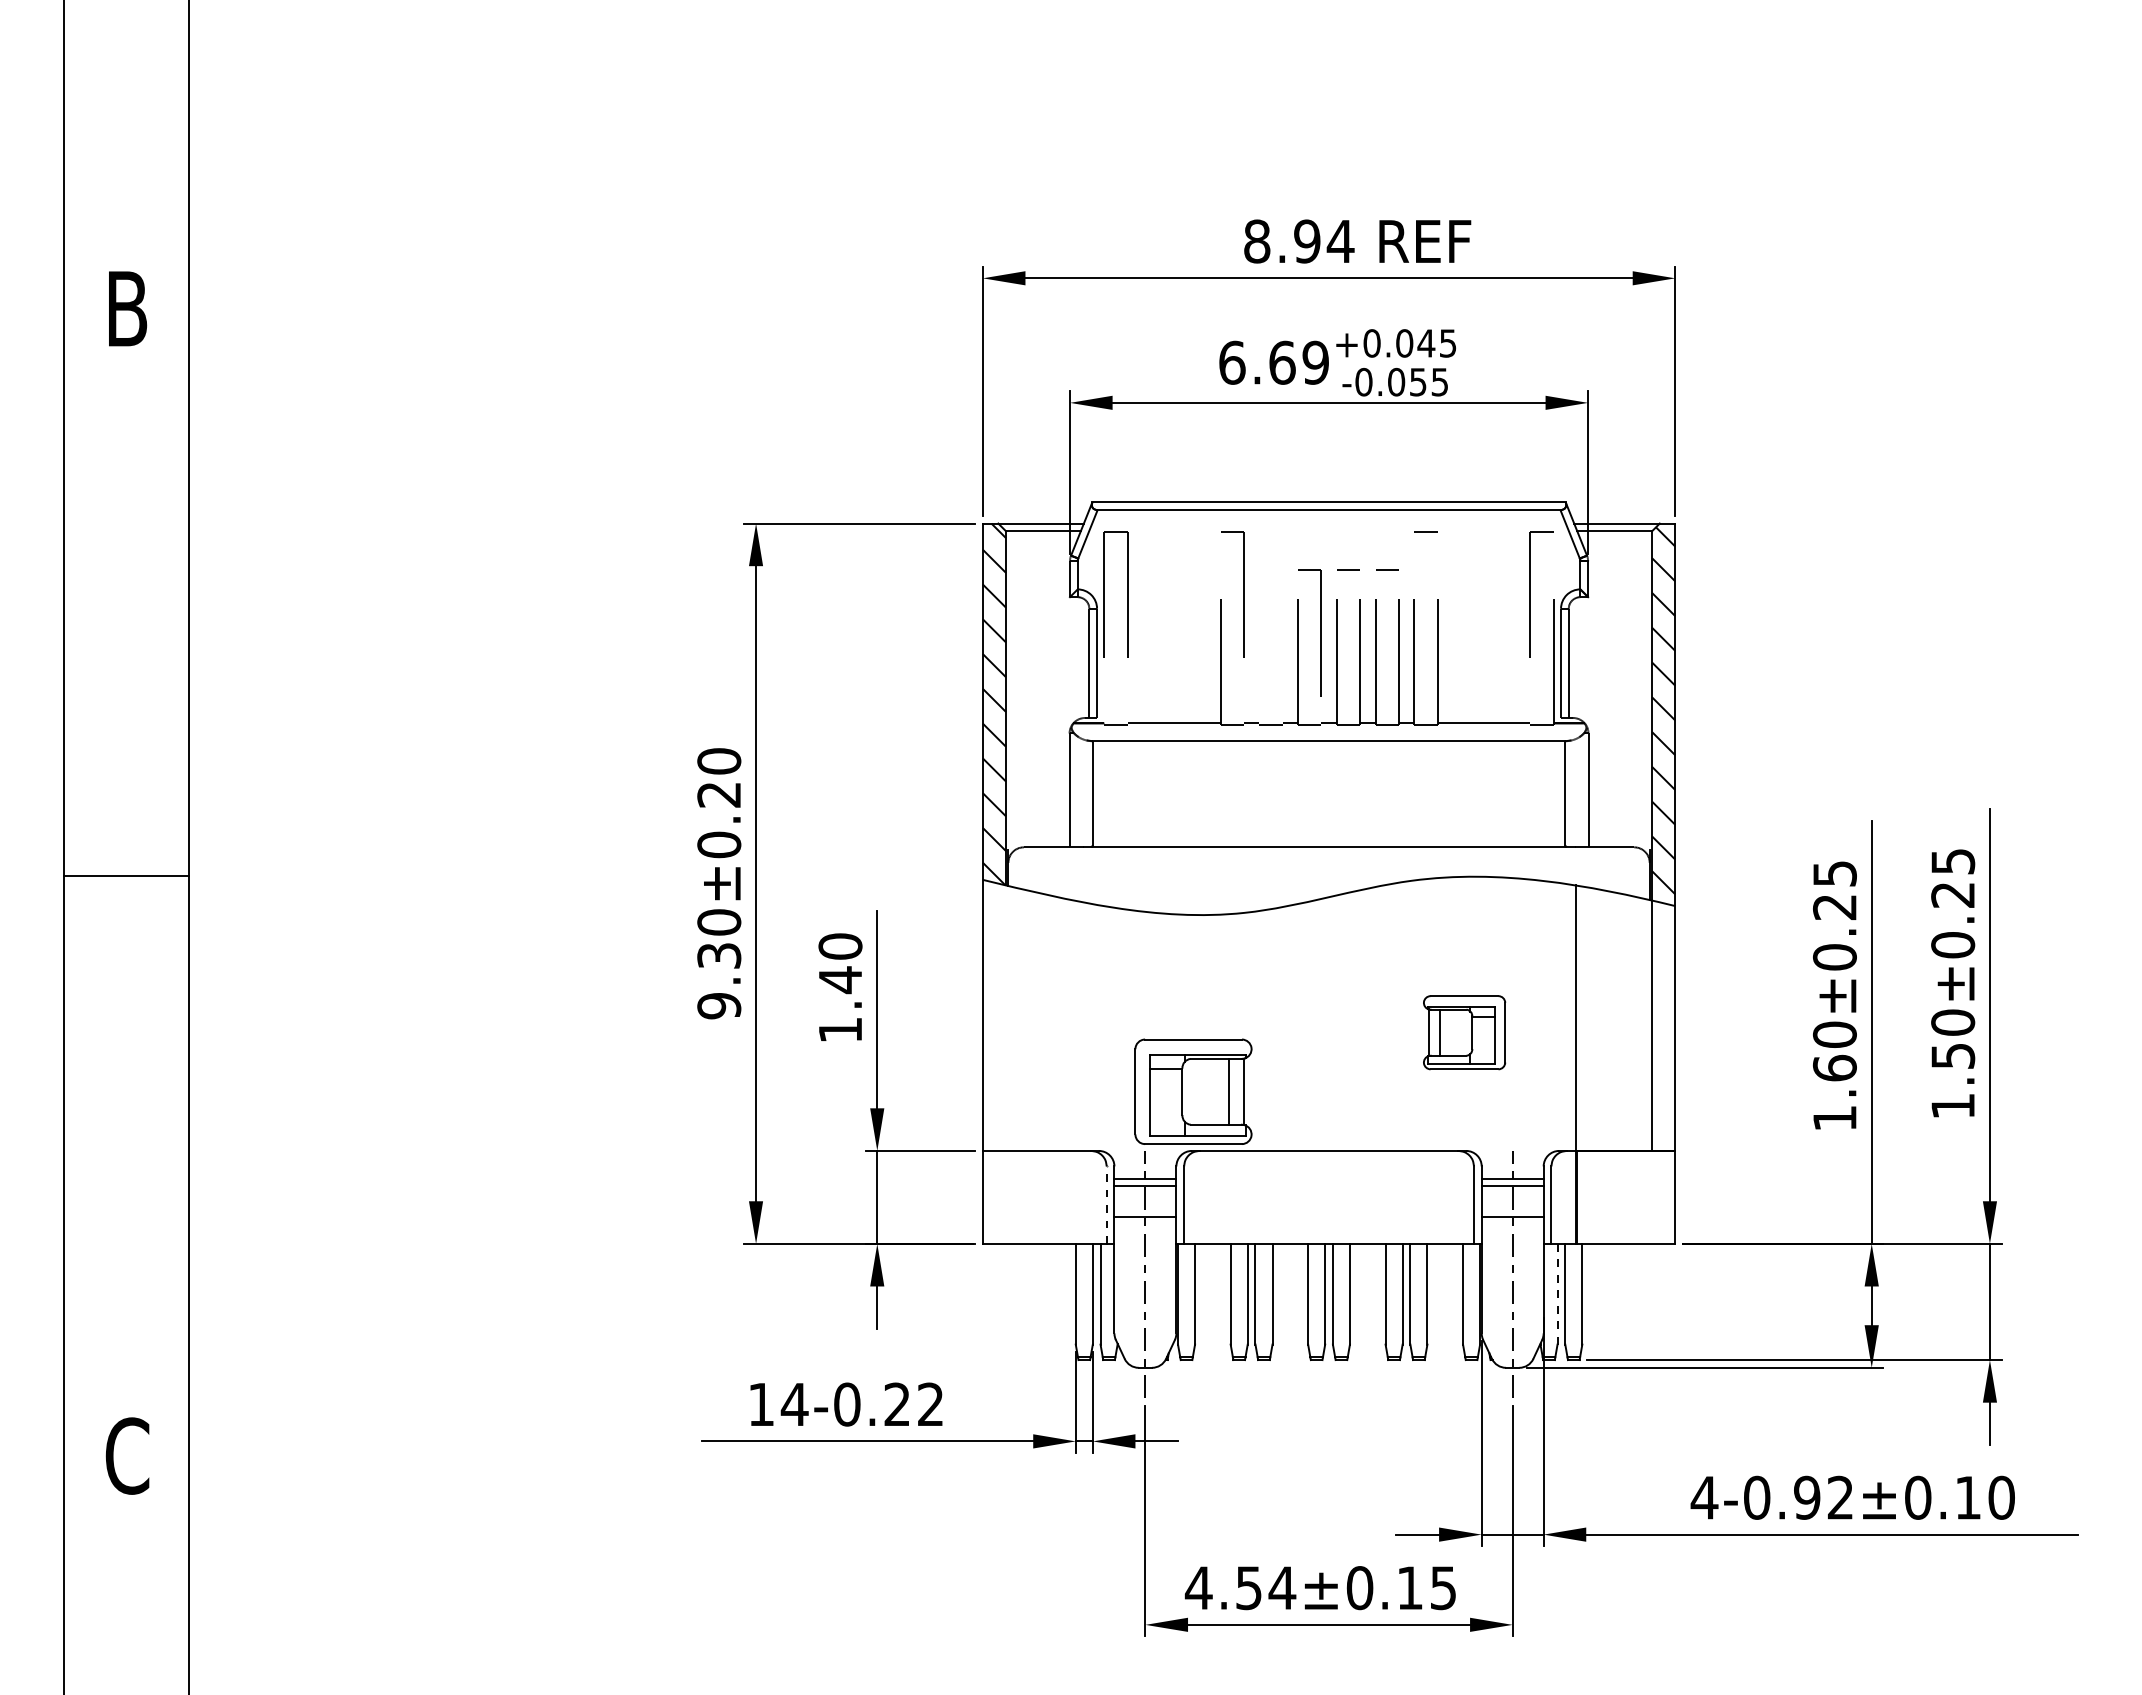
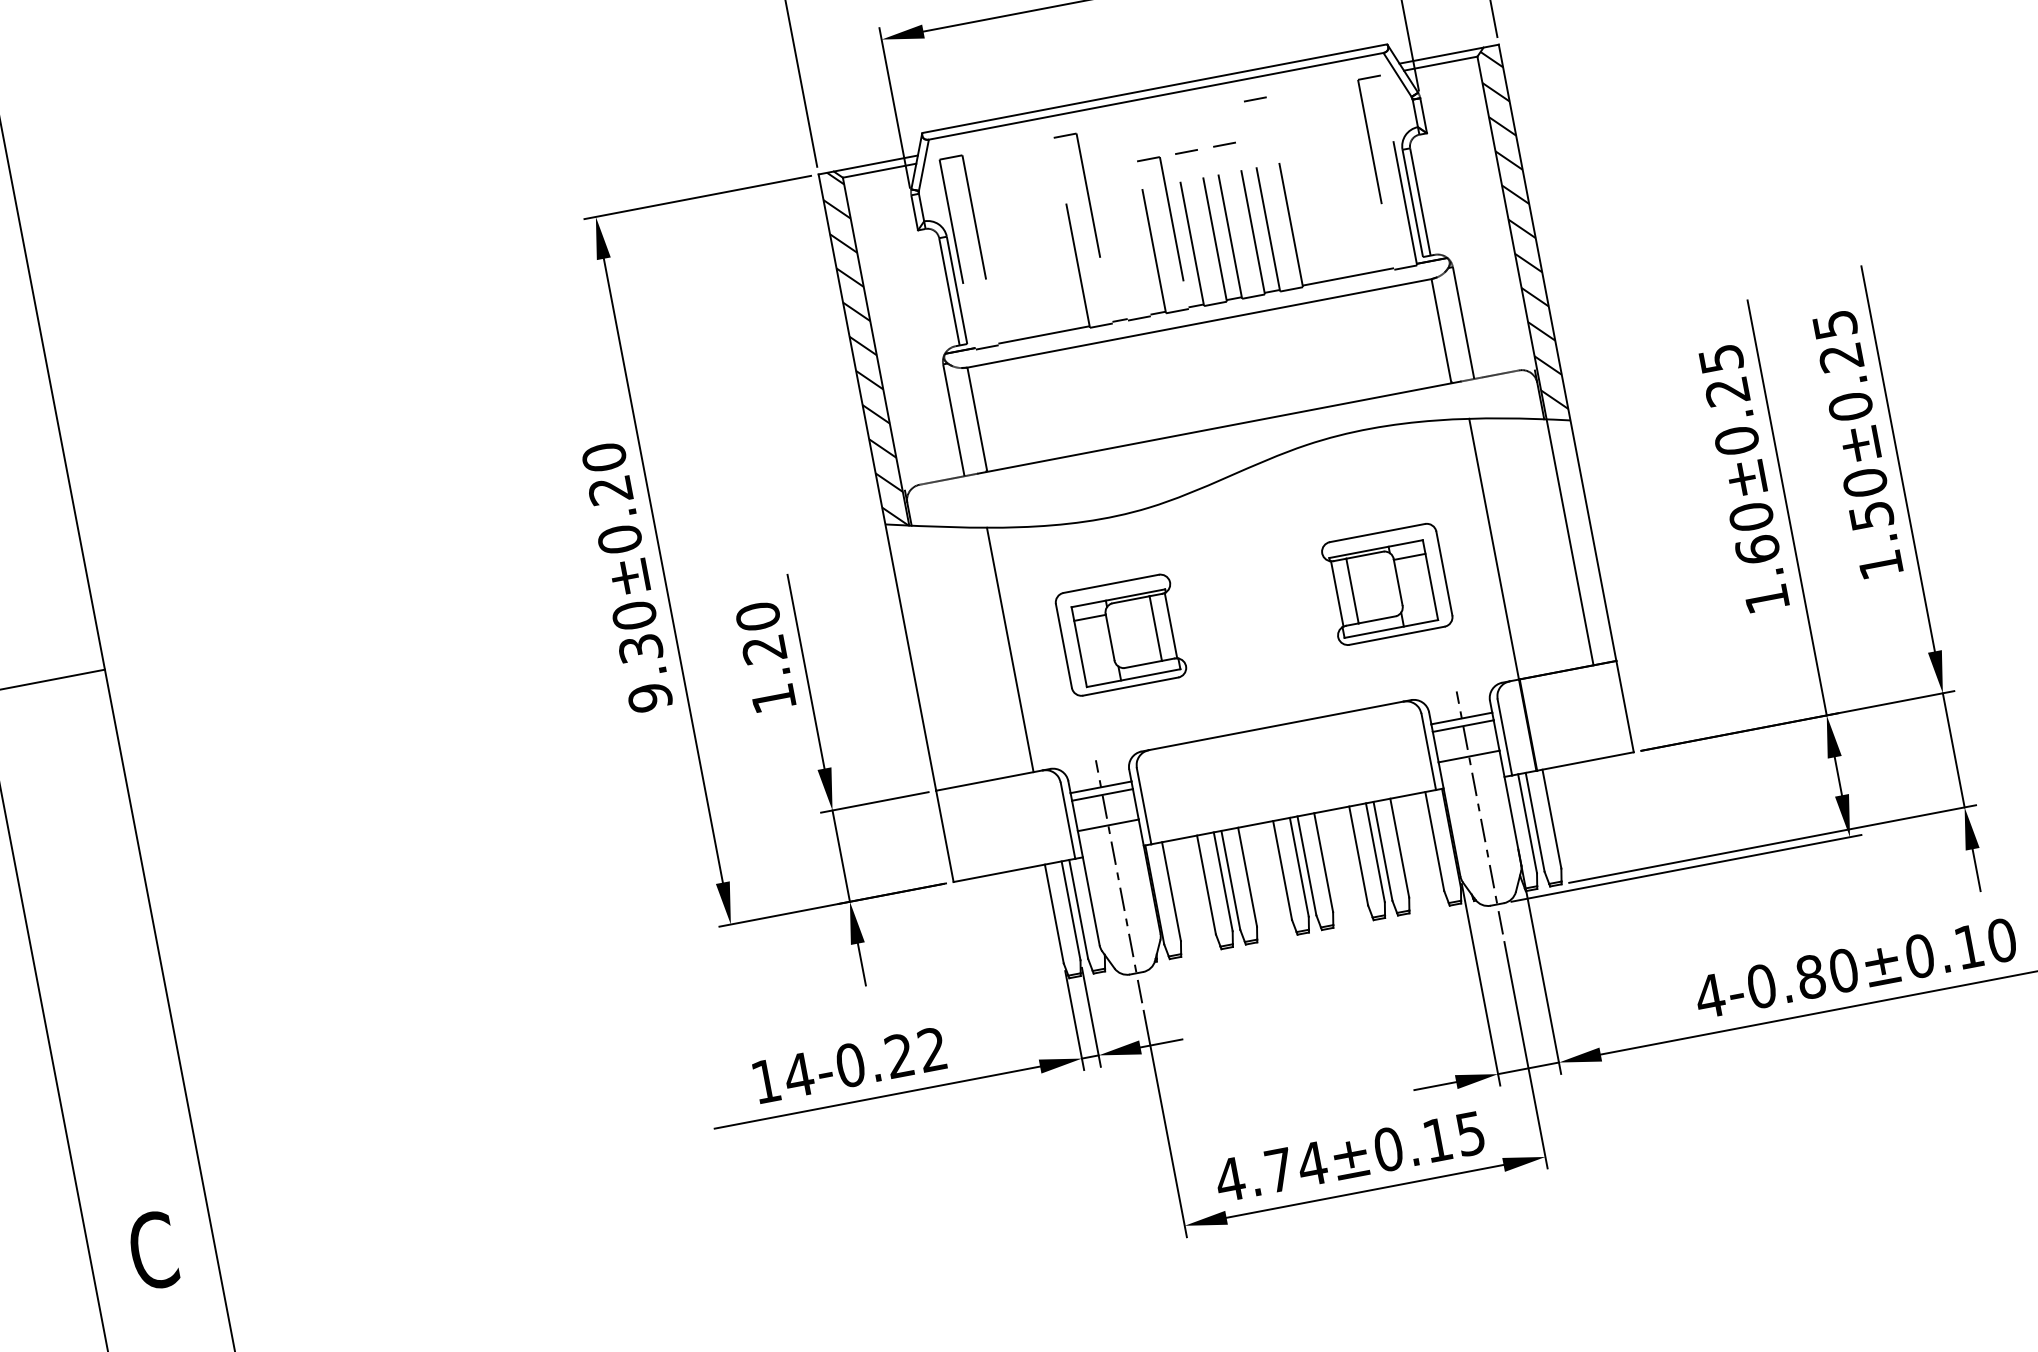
text: (839, 980) -> (763, 650), 1.40 -> 1.20
line: (1081, 1026) -> (1009, 649), added
part: (1464, 1032) -> (1387, 584), size x1.43
part: (1193, 1091) -> (1120, 634), moved
line: (1106, 1205) -> (1067, 821), dashed -> solid
line: (1557, 1294) -> (1527, 824), dashed -> solid
text: (1823, 1497) -> (1826, 973), 4-0.92±0.10 -> 4-0.80±0.10
text: (1248, 1588) -> (1279, 1170), 4.54±0.15 -> 4.74±0.15

